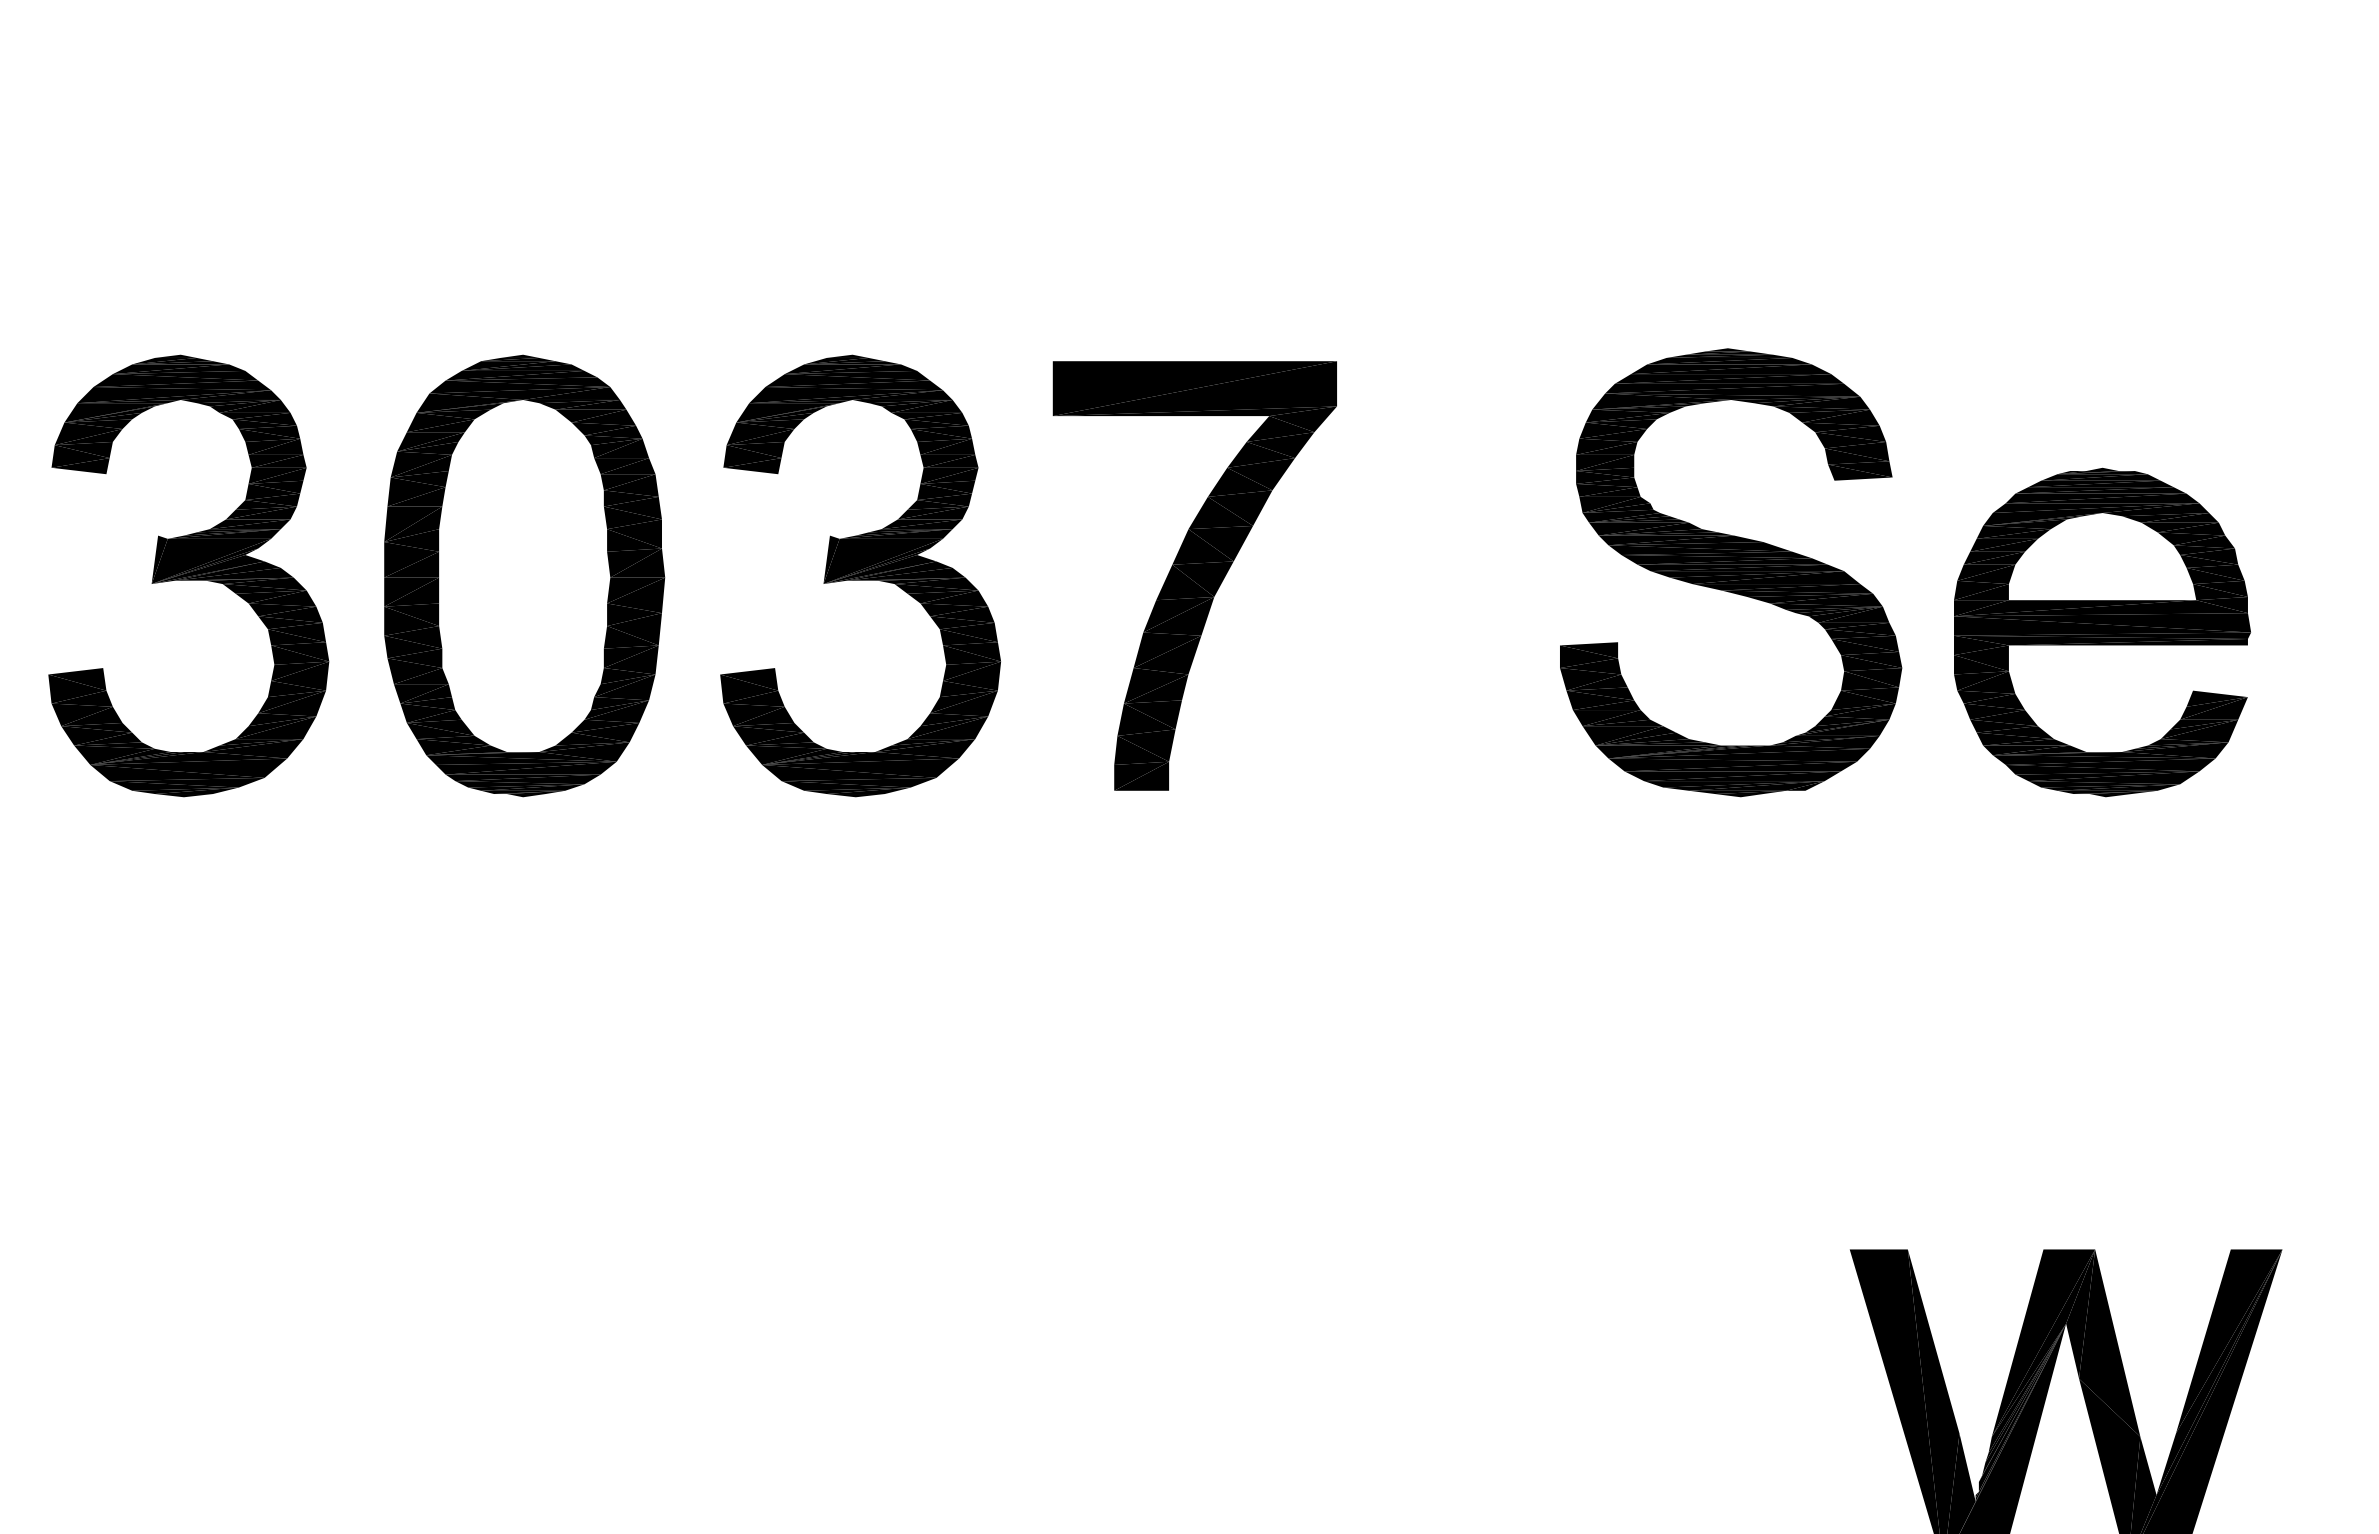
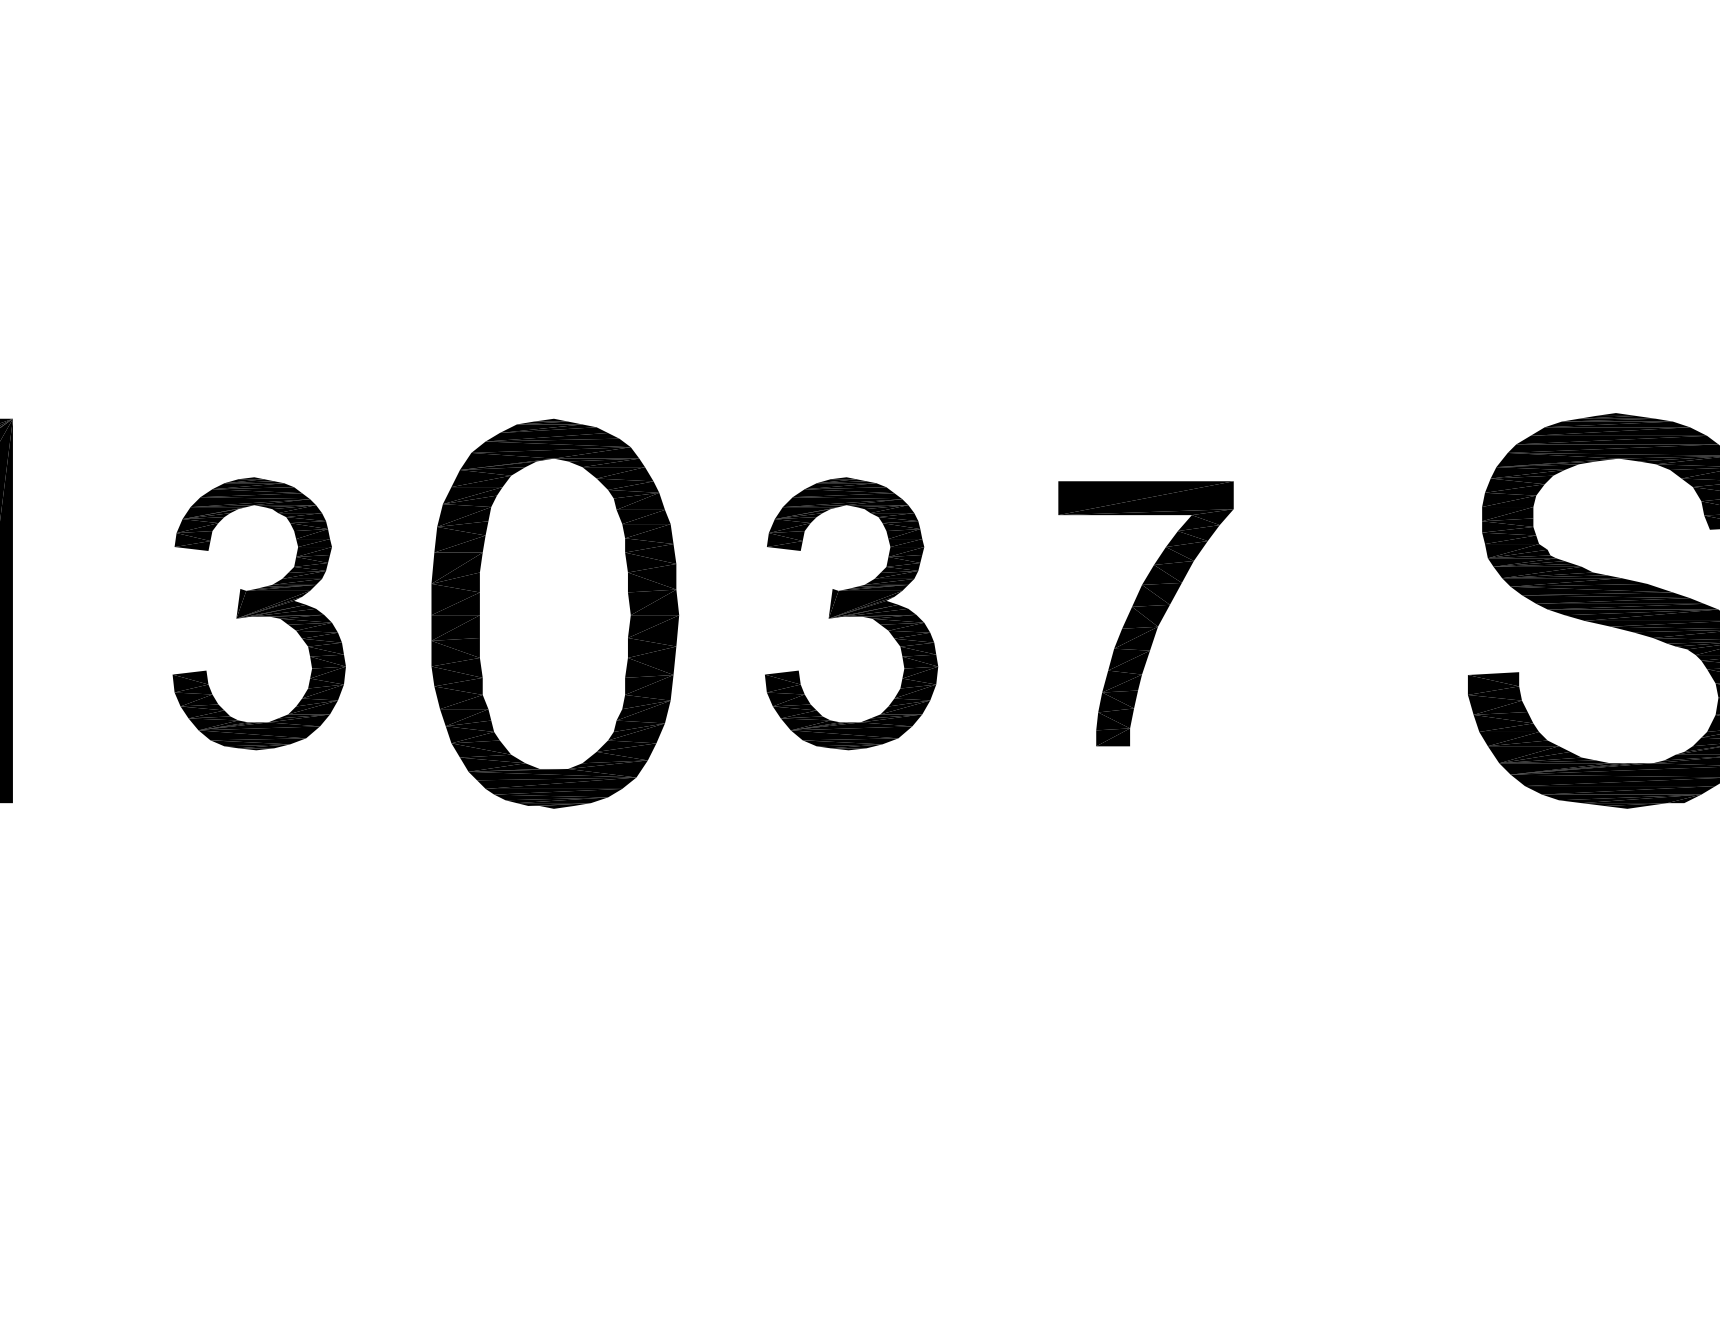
part: (188, 575) -> (258, 613), size x0.7
part: (860, 575) -> (851, 613), size x0.7
part: (1194, 575) -> (1145, 613), size x0.7

